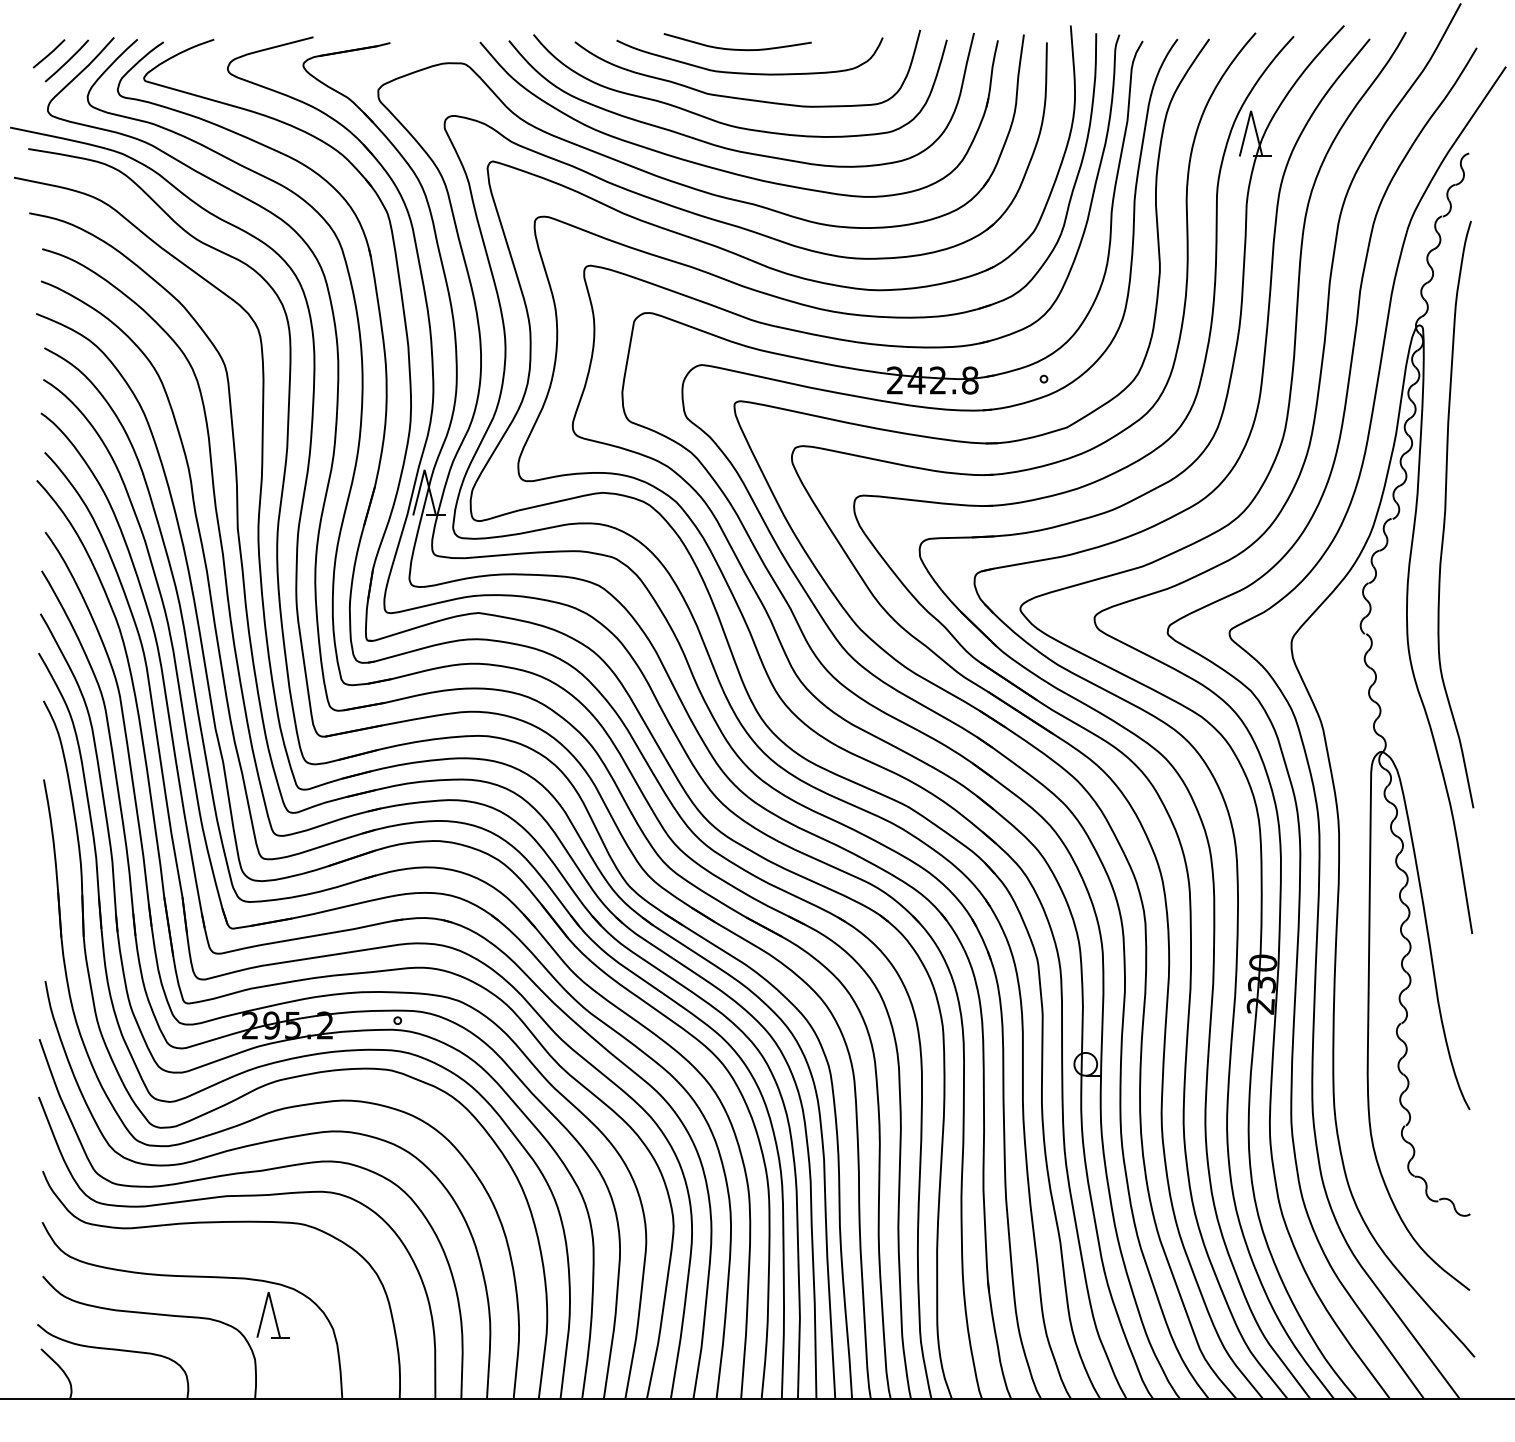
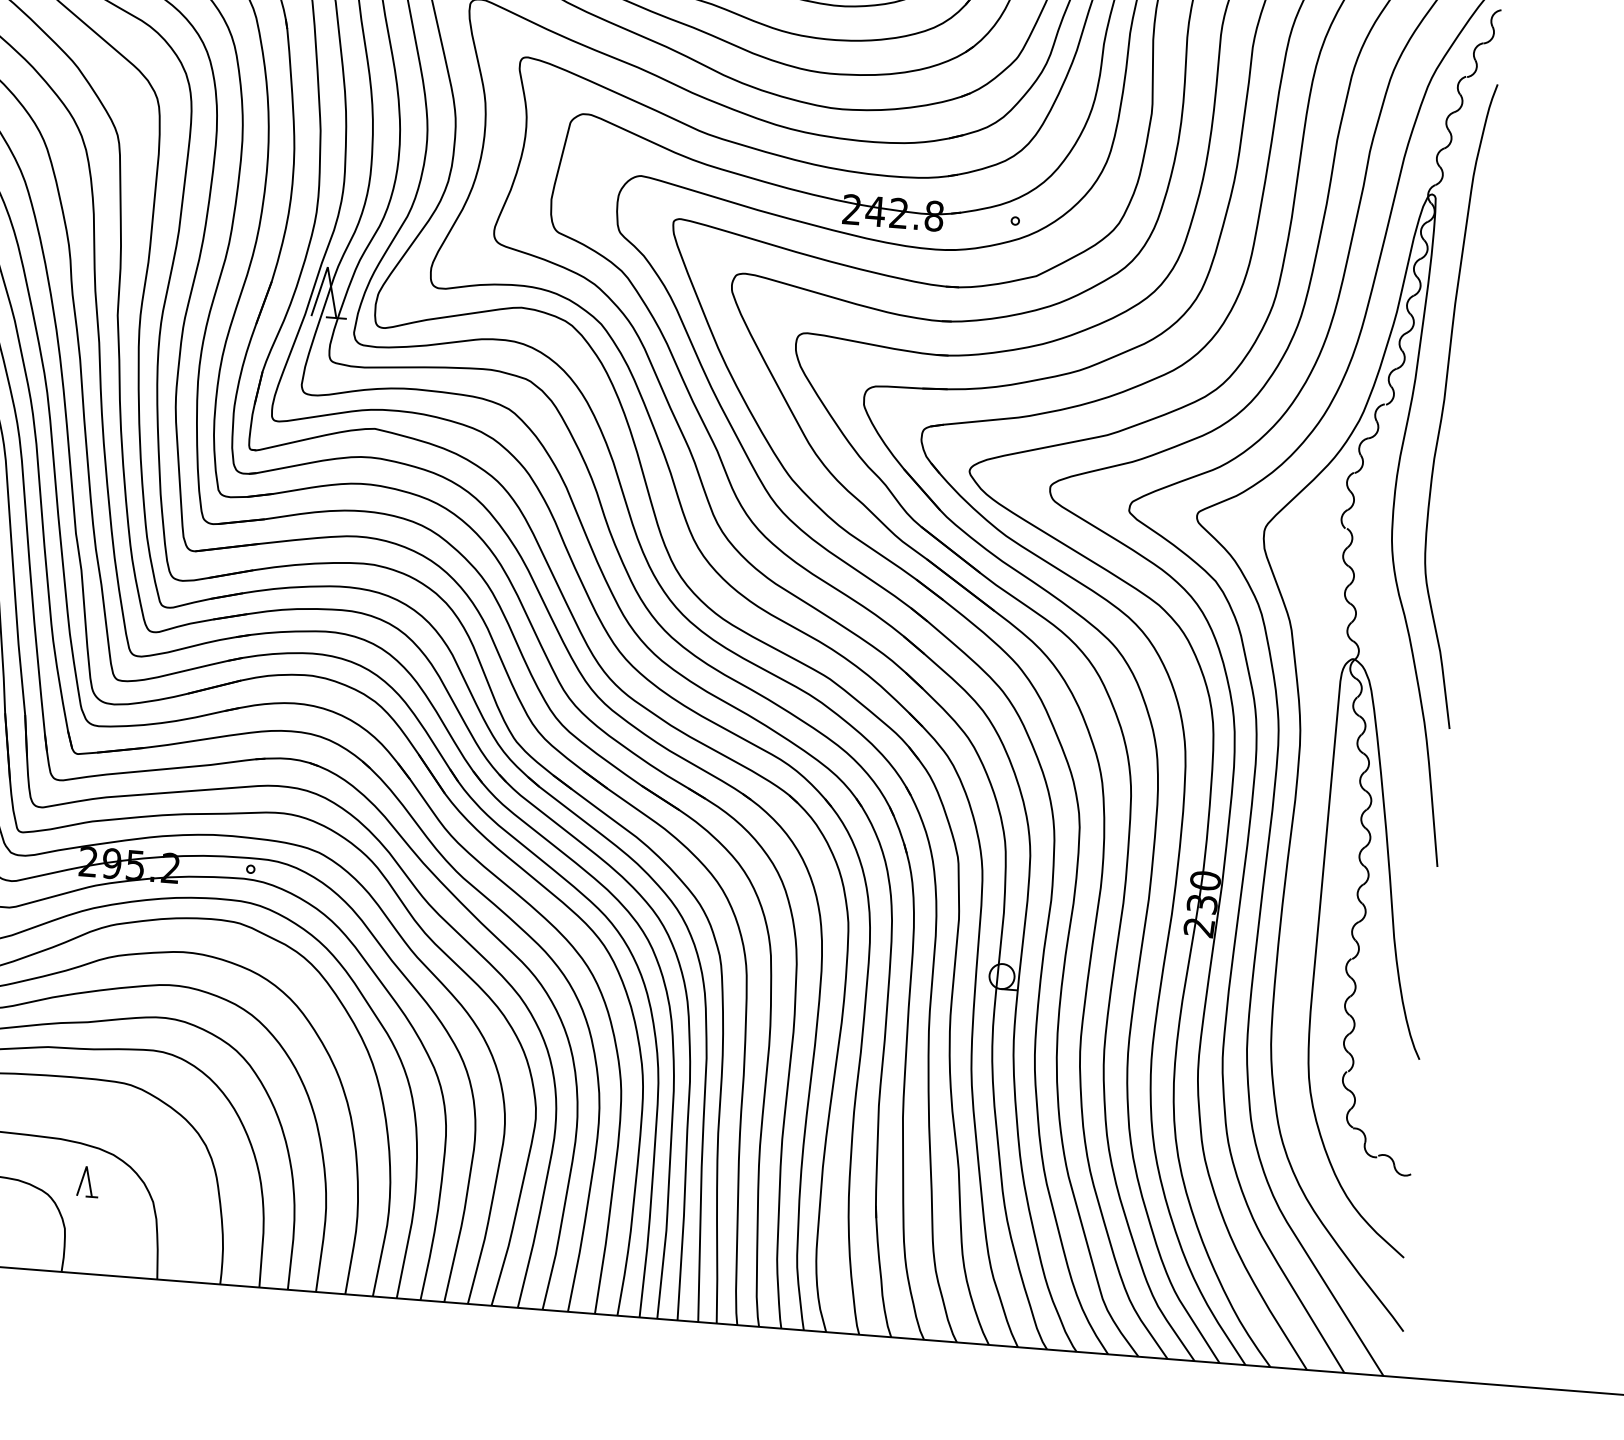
part: (272, 1315) -> (87, 1181), size x0.6

